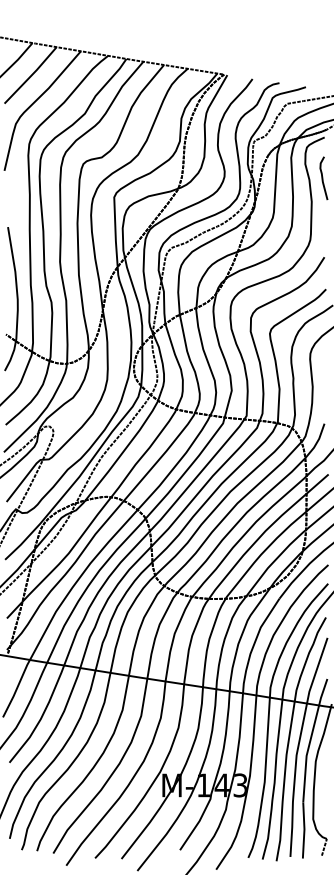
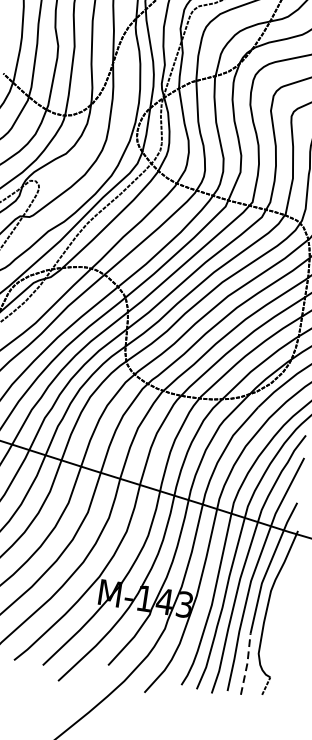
line: (304, 830) -> (247, 664), solid -> dashed

